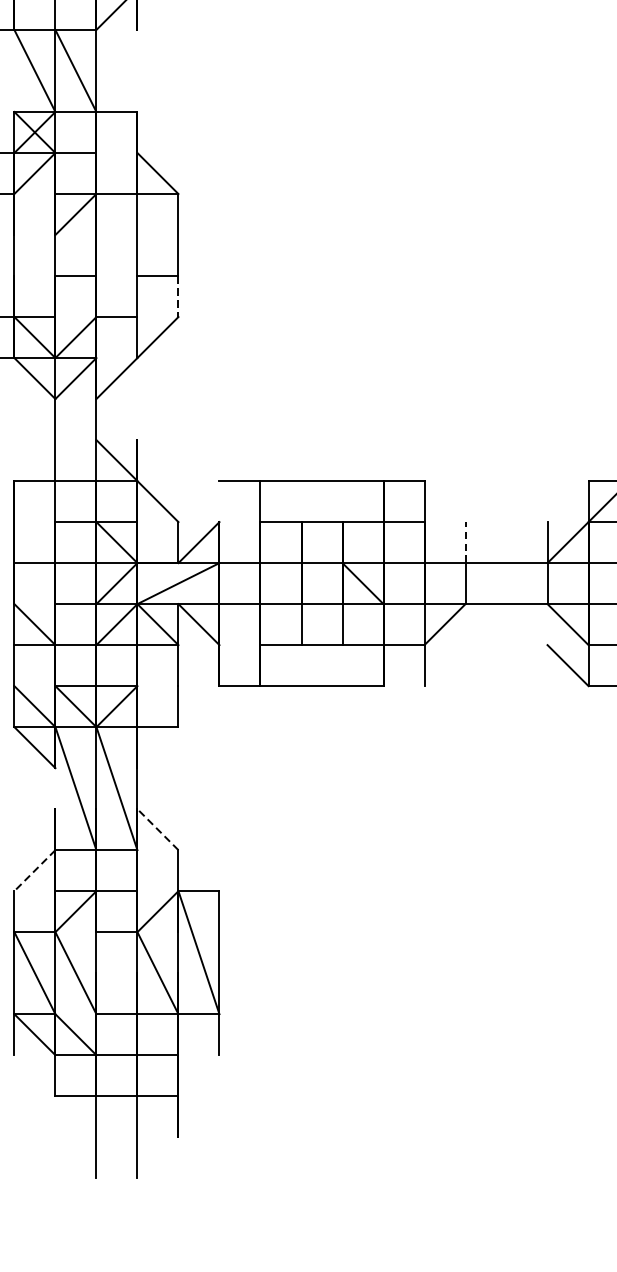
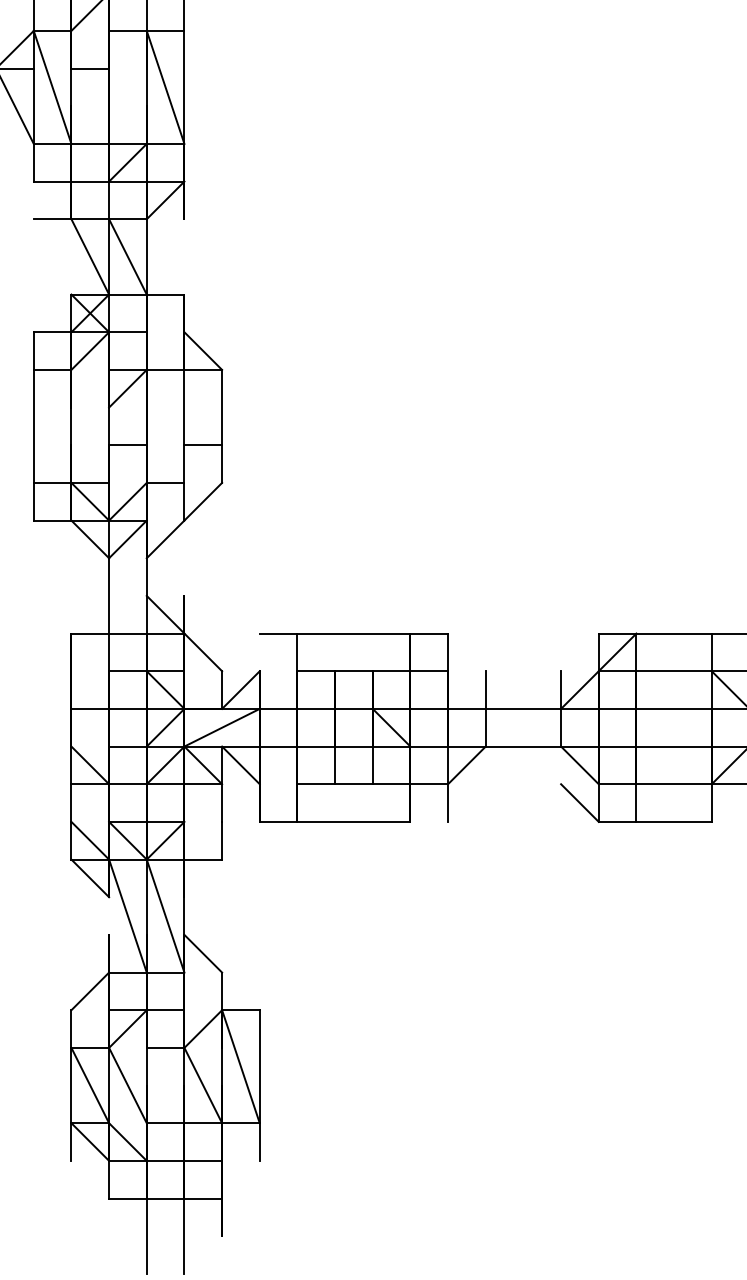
line: (178, 296) -> (222, 464), dashed -> solid
line: (465, 543) -> (485, 690), dashed -> solid
line: (158, 829) -> (203, 953), dashed -> solid
line: (35, 870) -> (90, 991), dashed -> solid

